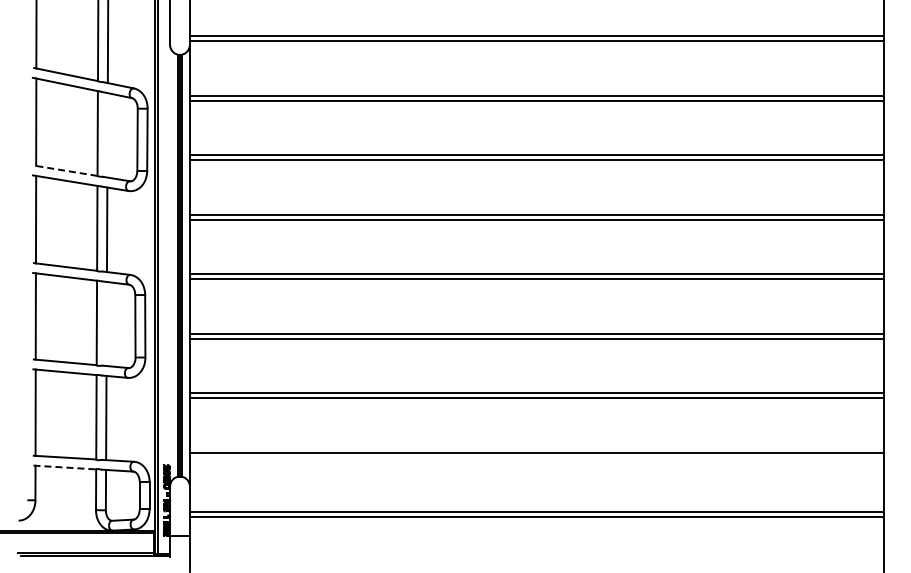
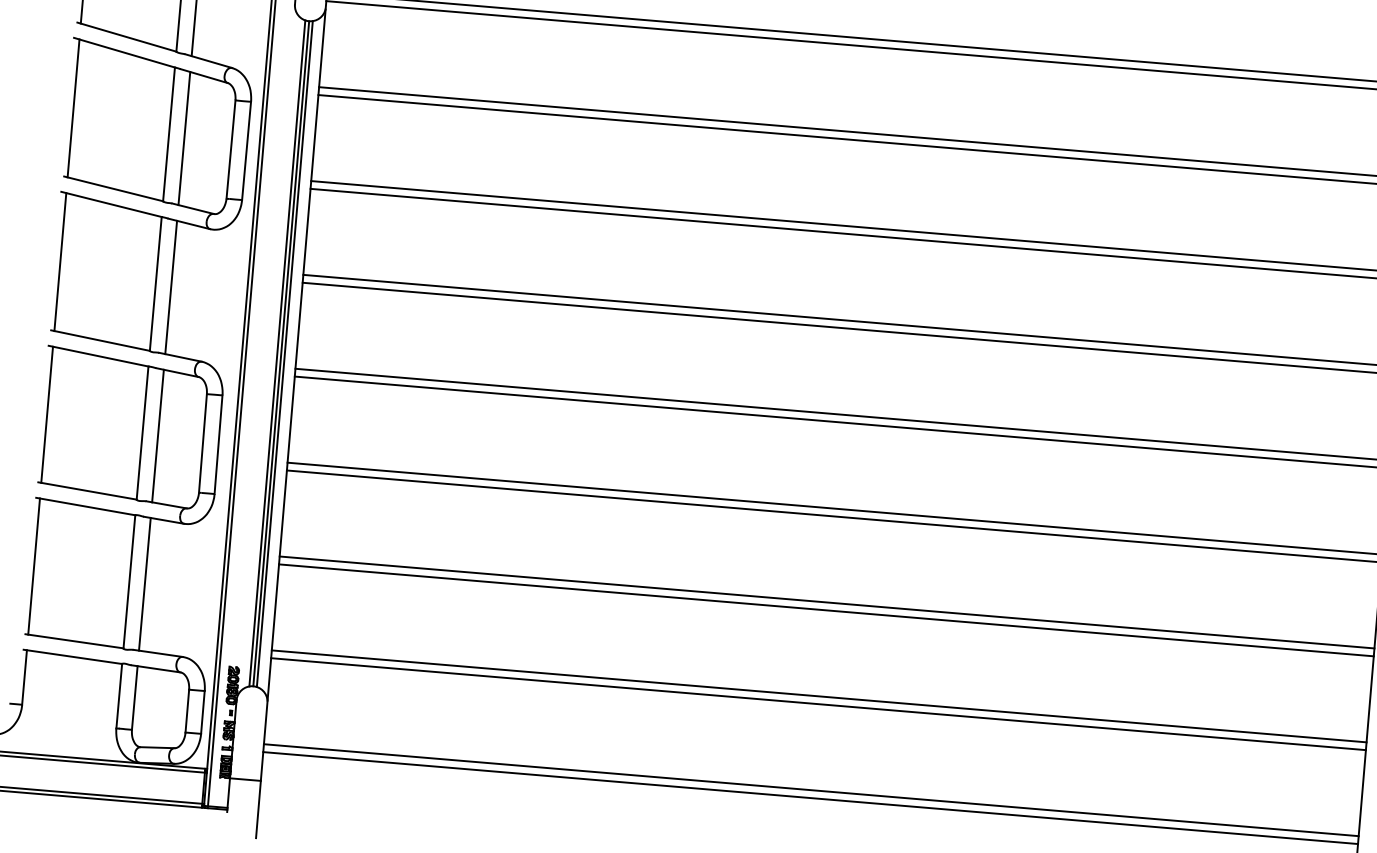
line: (107, 135) -> (184, 138), added
line: (65, 170) -> (113, 188), dashed -> solid
line: (106, 324) -> (157, 436), added
line: (536, 457) -> (818, 703), added
line: (65, 467) -> (73, 656), dashed -> solid

